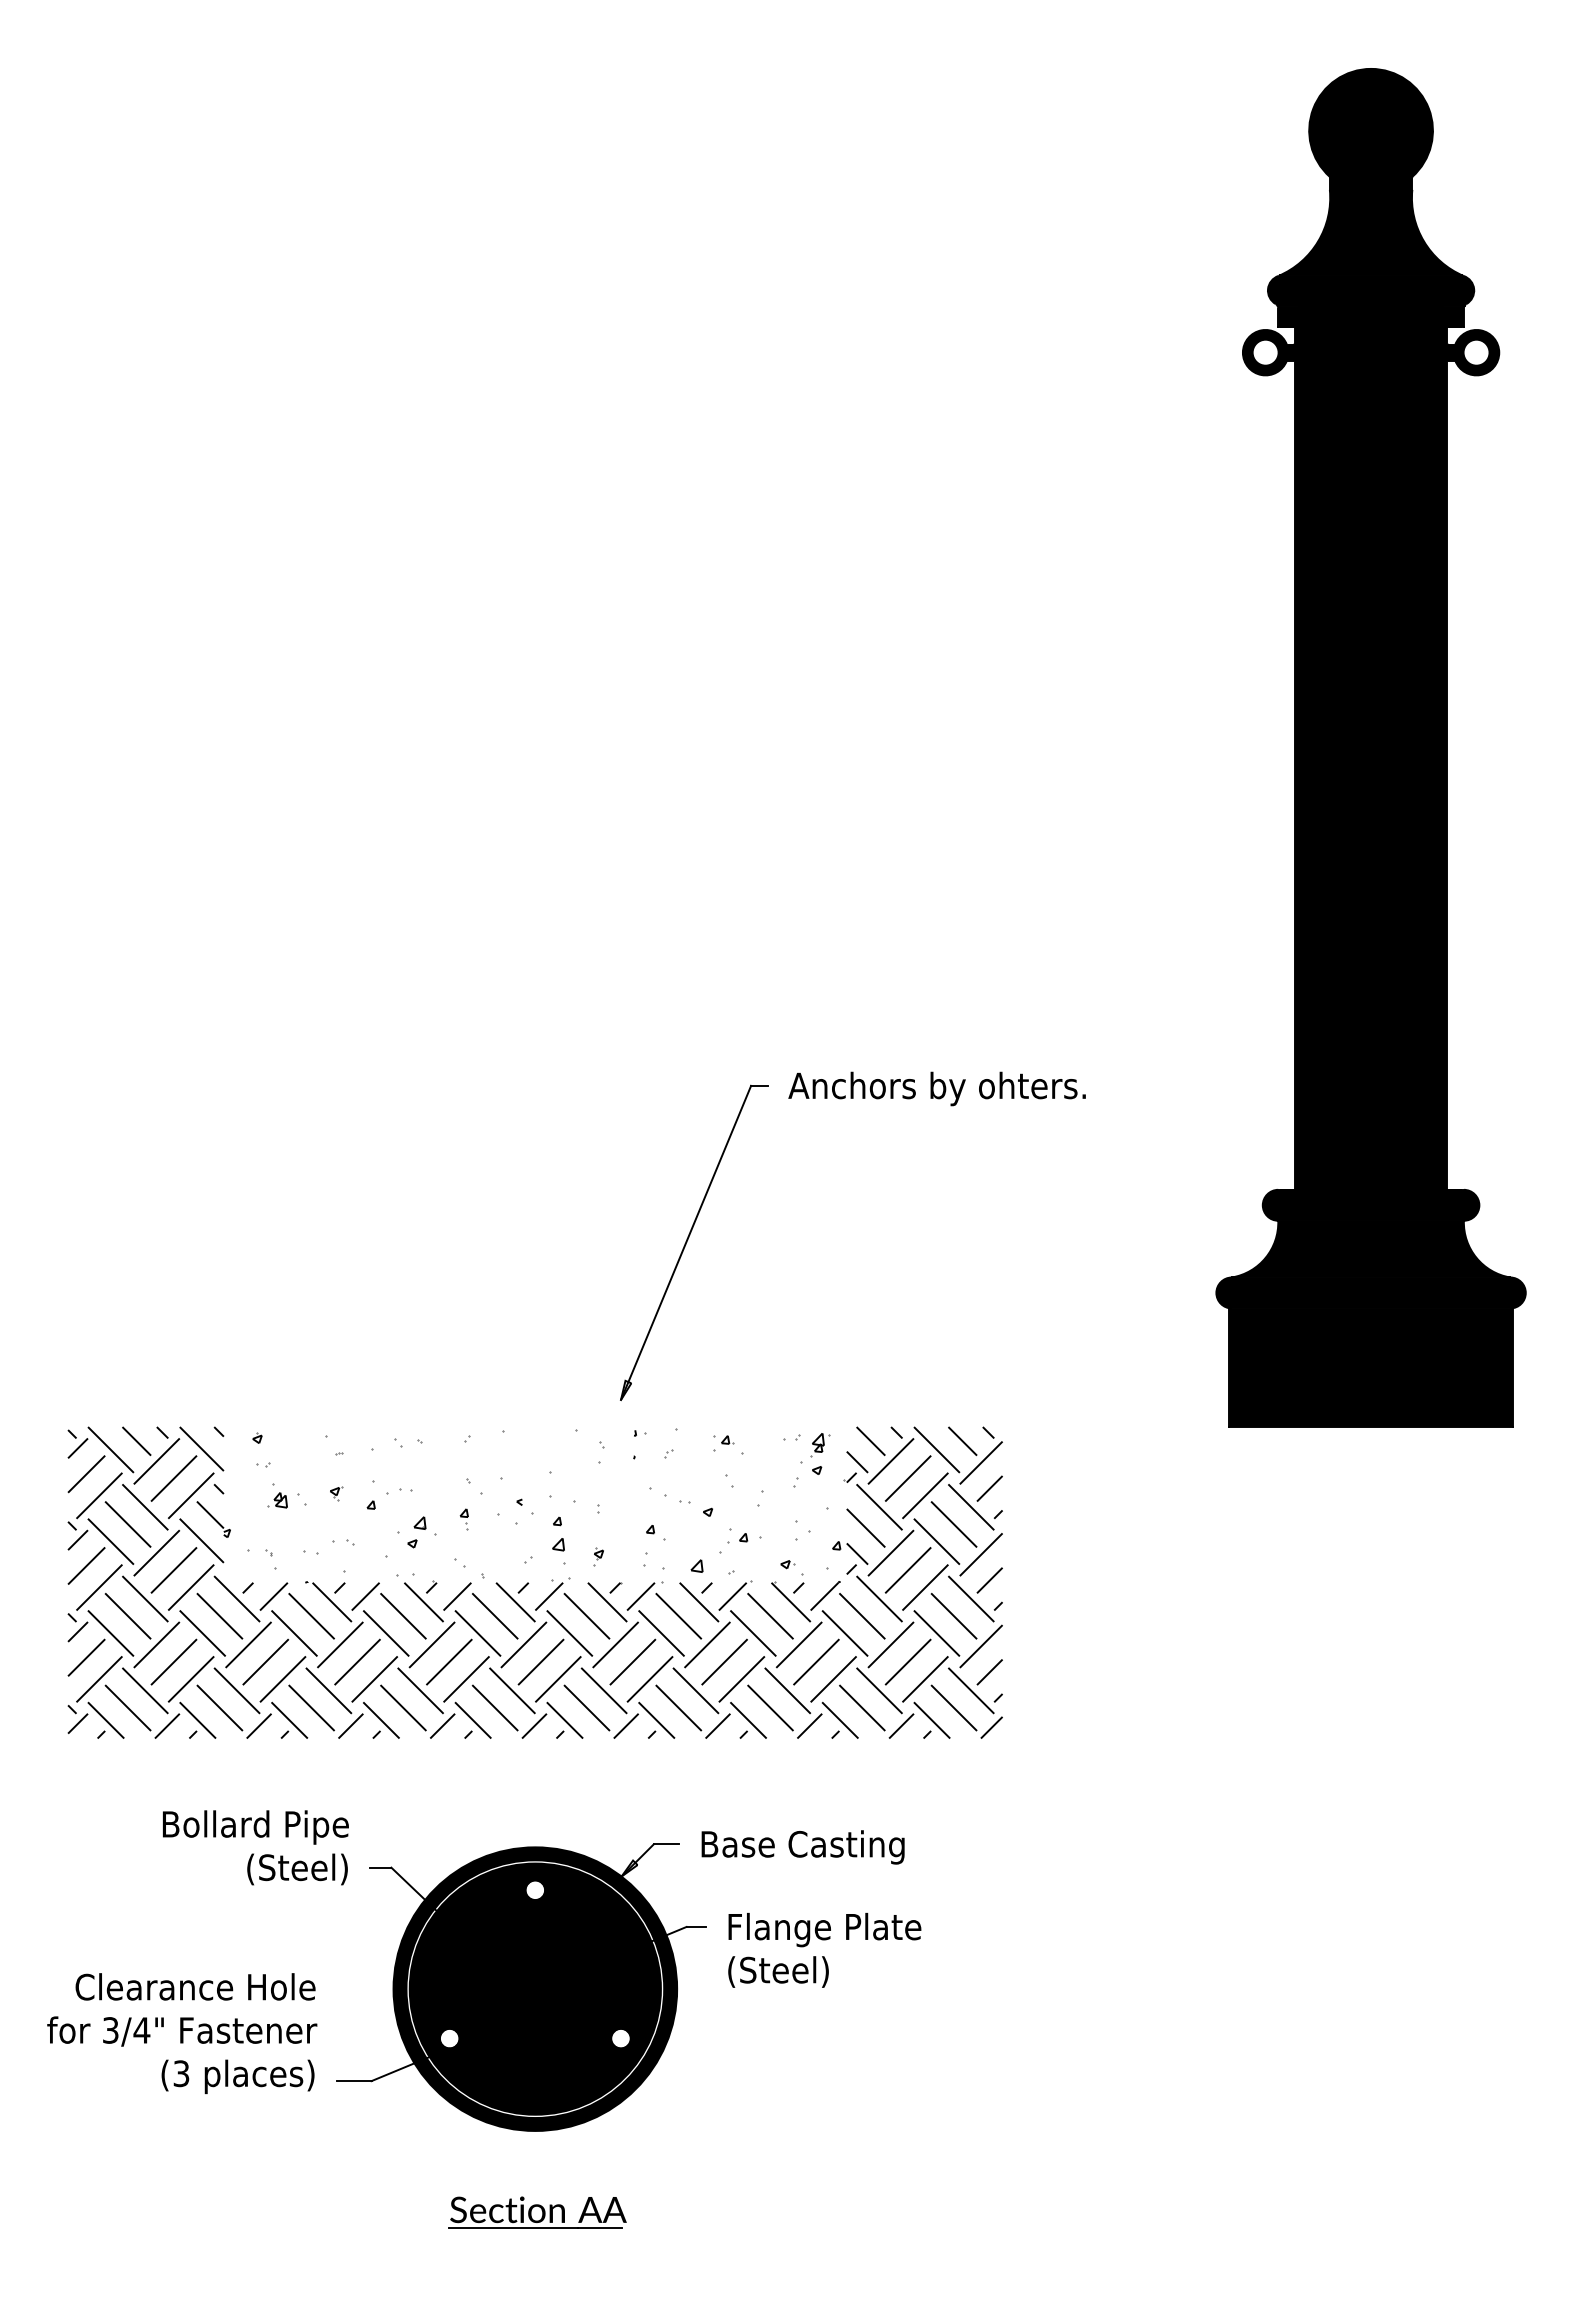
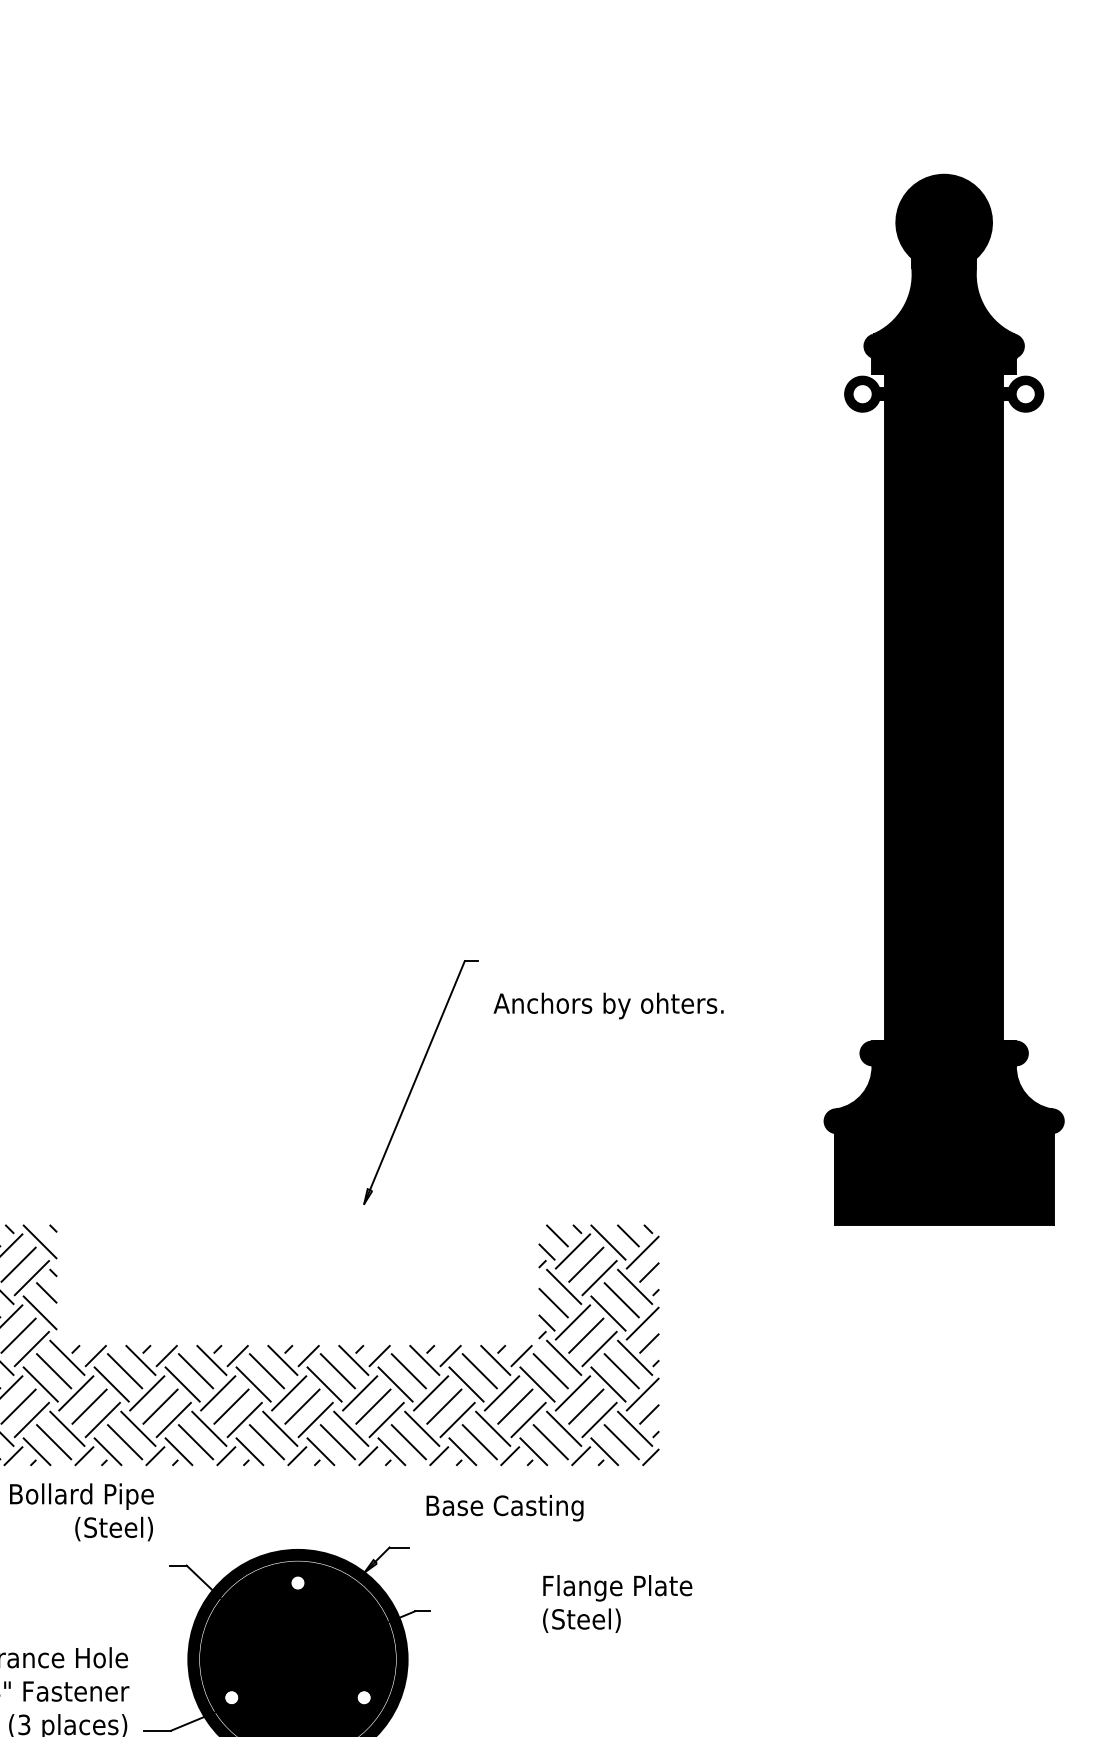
text: (936, 1088) -> (608, 1005), moved
hatch: (533, 1505) -> (296, 1285), removed
text: (255, 1847) -> (81, 1512), moved
text: (802, 1847) -> (504, 1508), moved
text: (824, 1950) -> (617, 1604), moved

